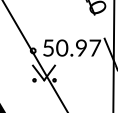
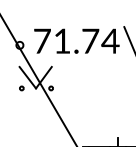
text: (72, 47) -> (77, 40), 50.97 -> 71.74

